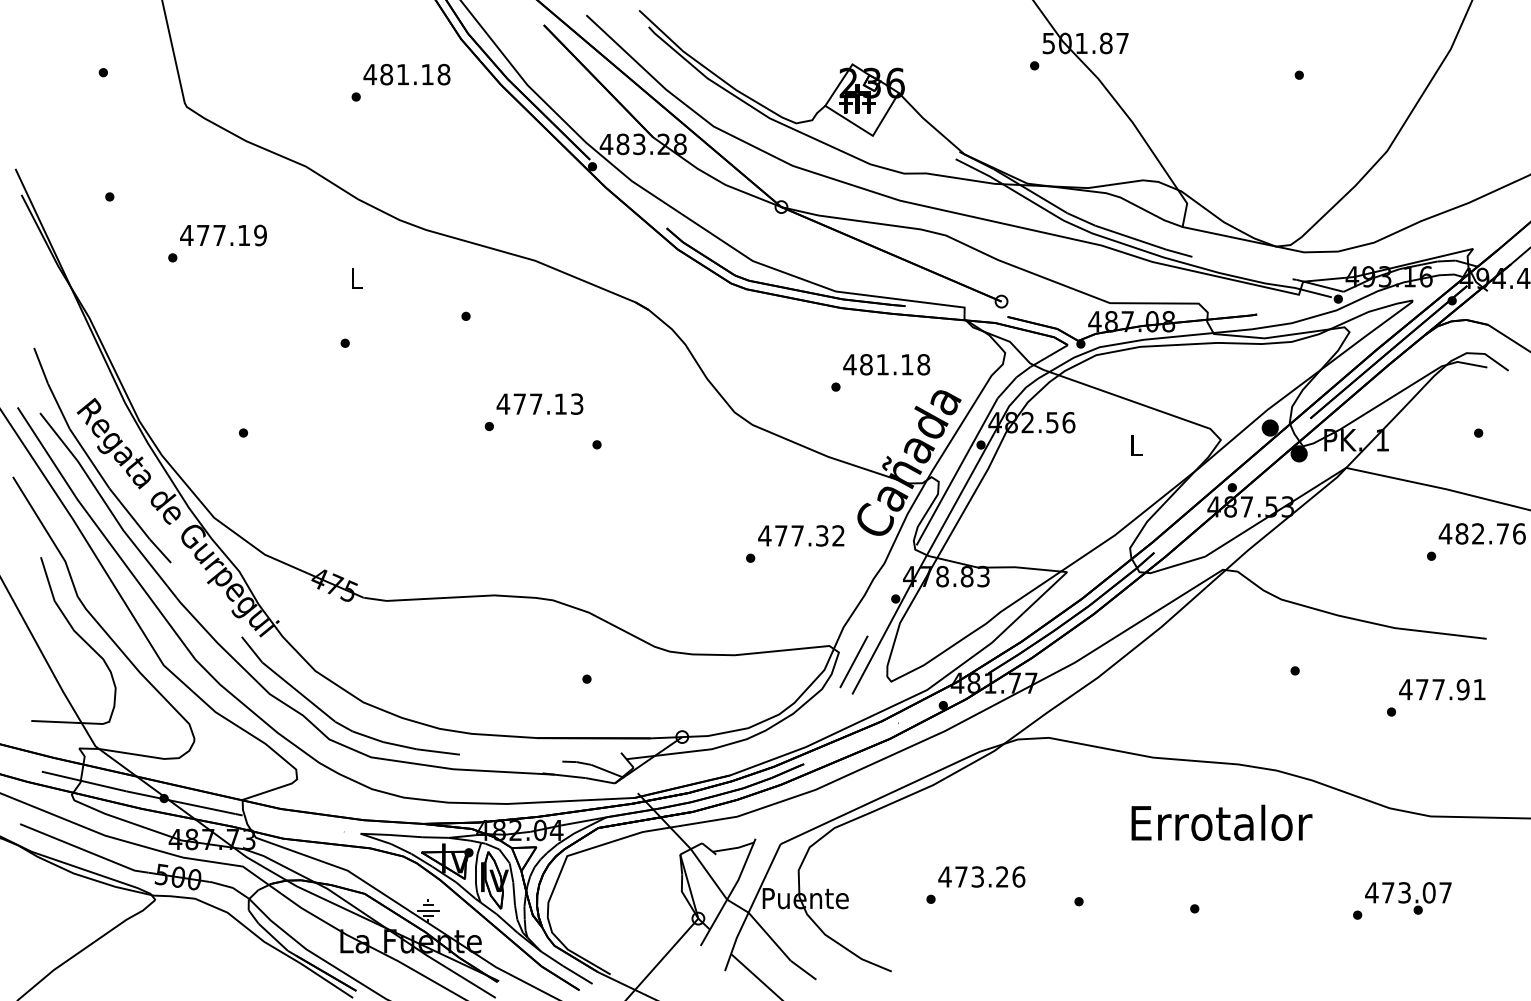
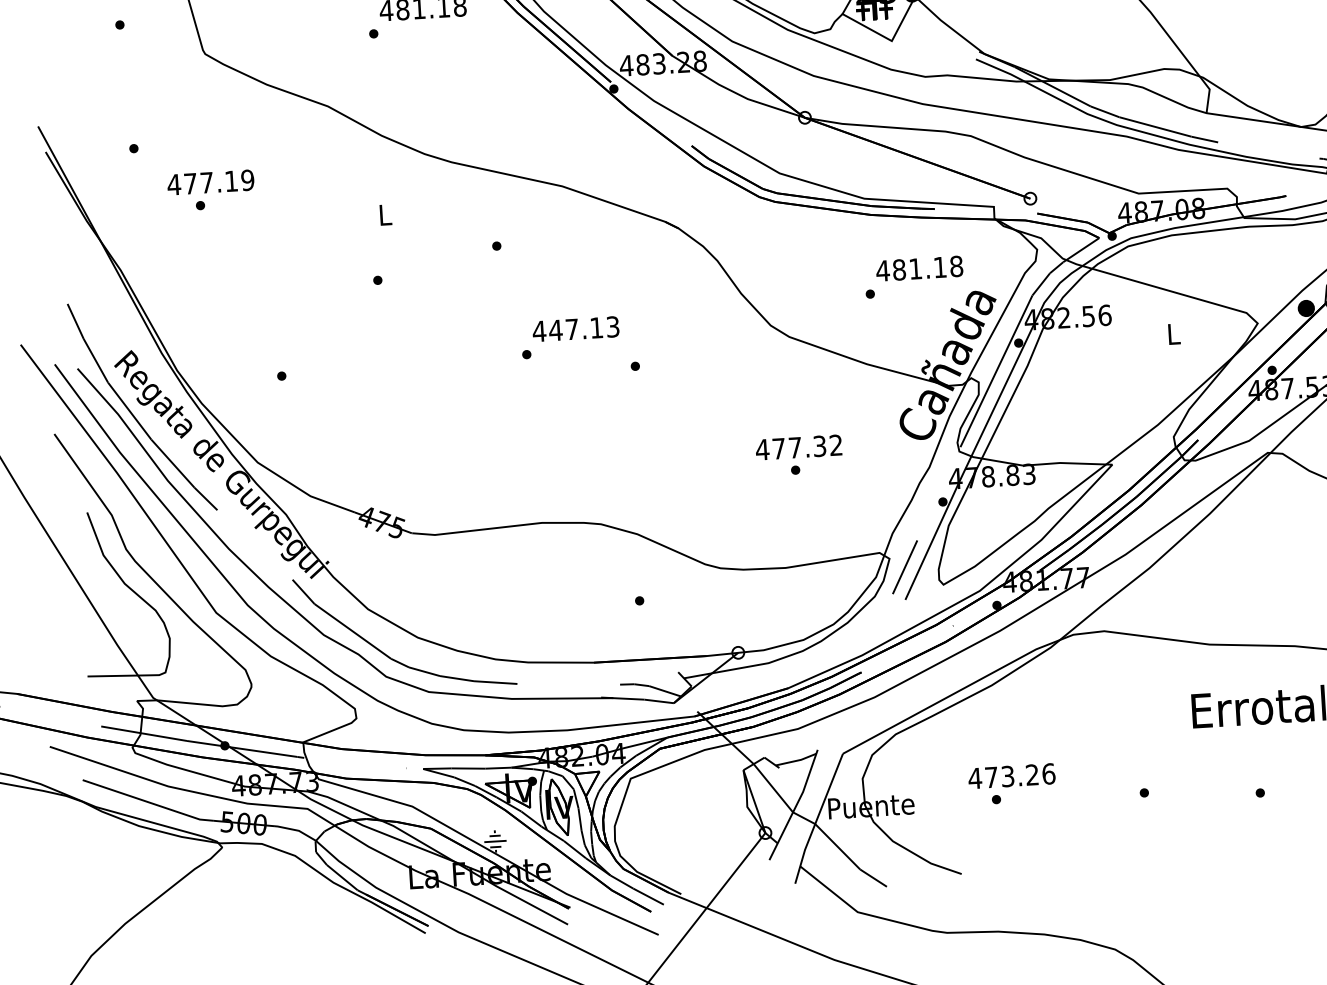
text: (223, 235) -> (210, 182), moved
text: (519, 403) -> (555, 329), 477.13 -> 447.13
text: (801, 535) -> (799, 447), moved
text: (981, 876) -> (1011, 775), moved

